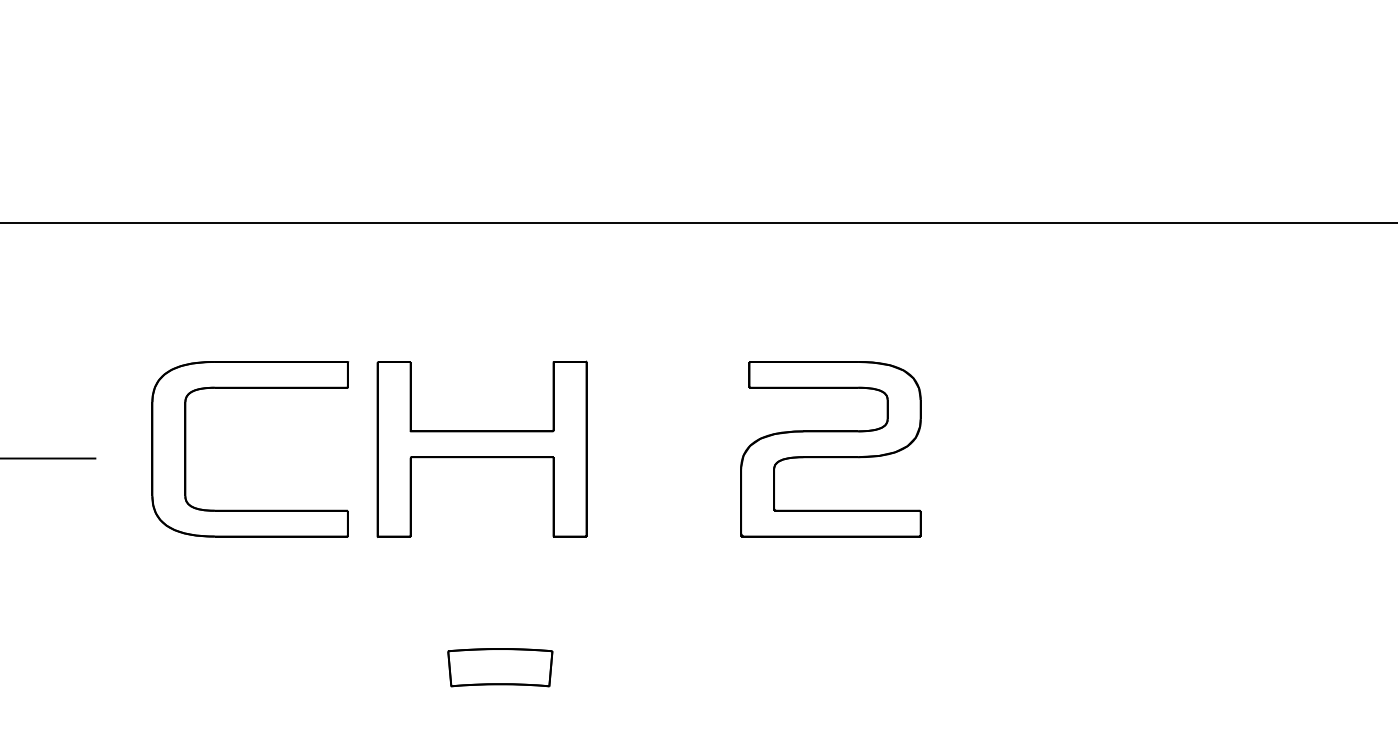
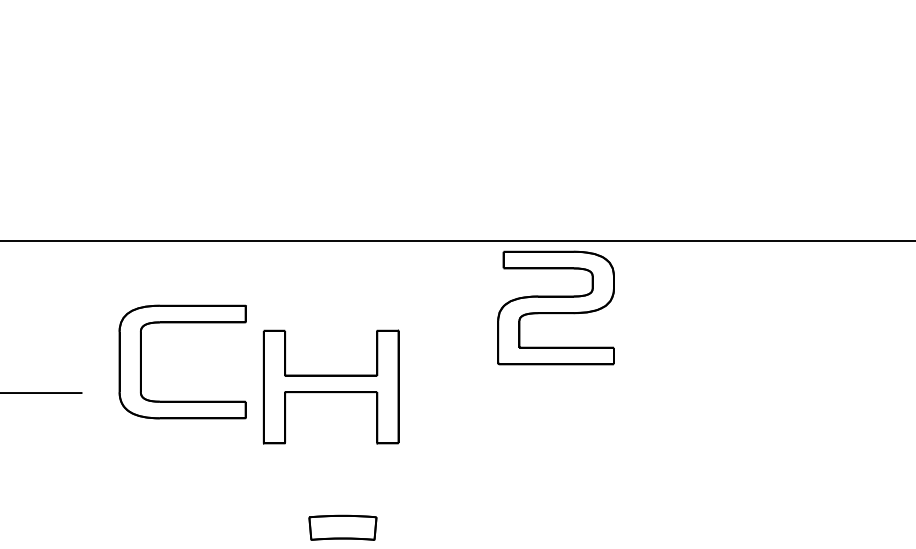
part: (249, 389) -> (182, 323), moved
part: (830, 448) -> (555, 307), moved

